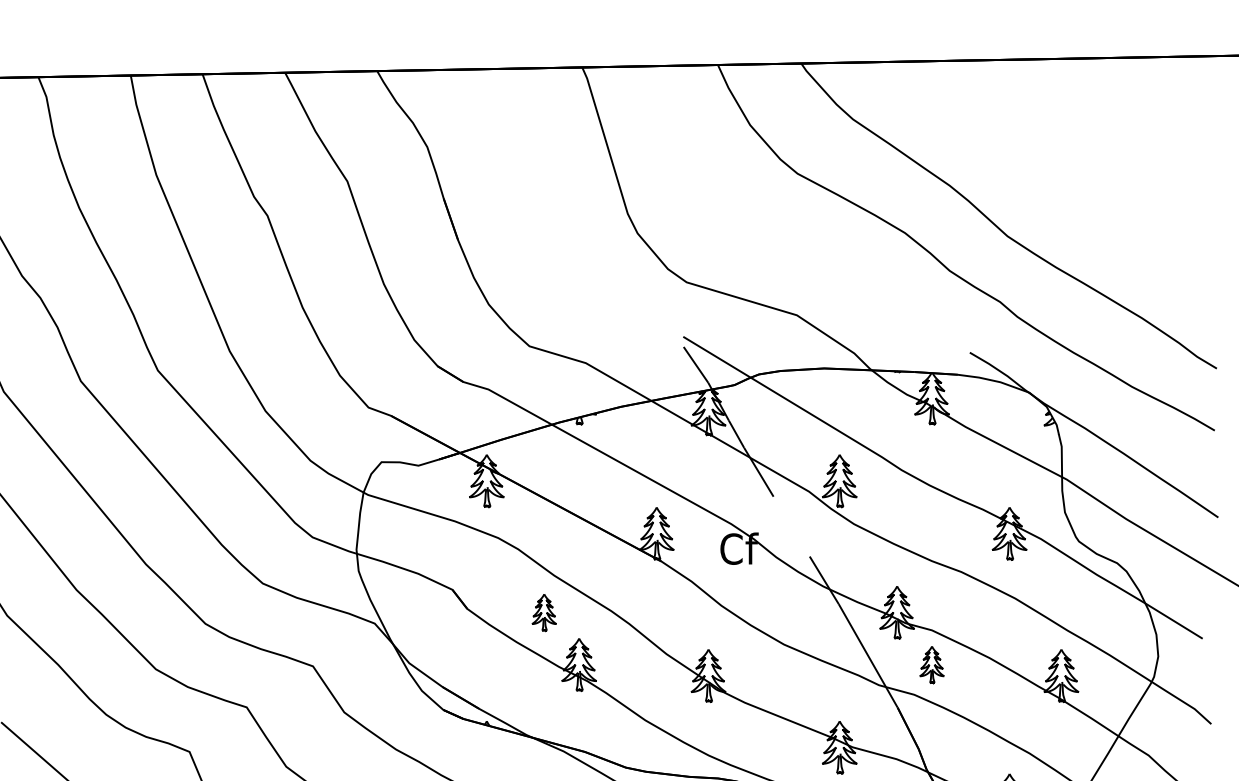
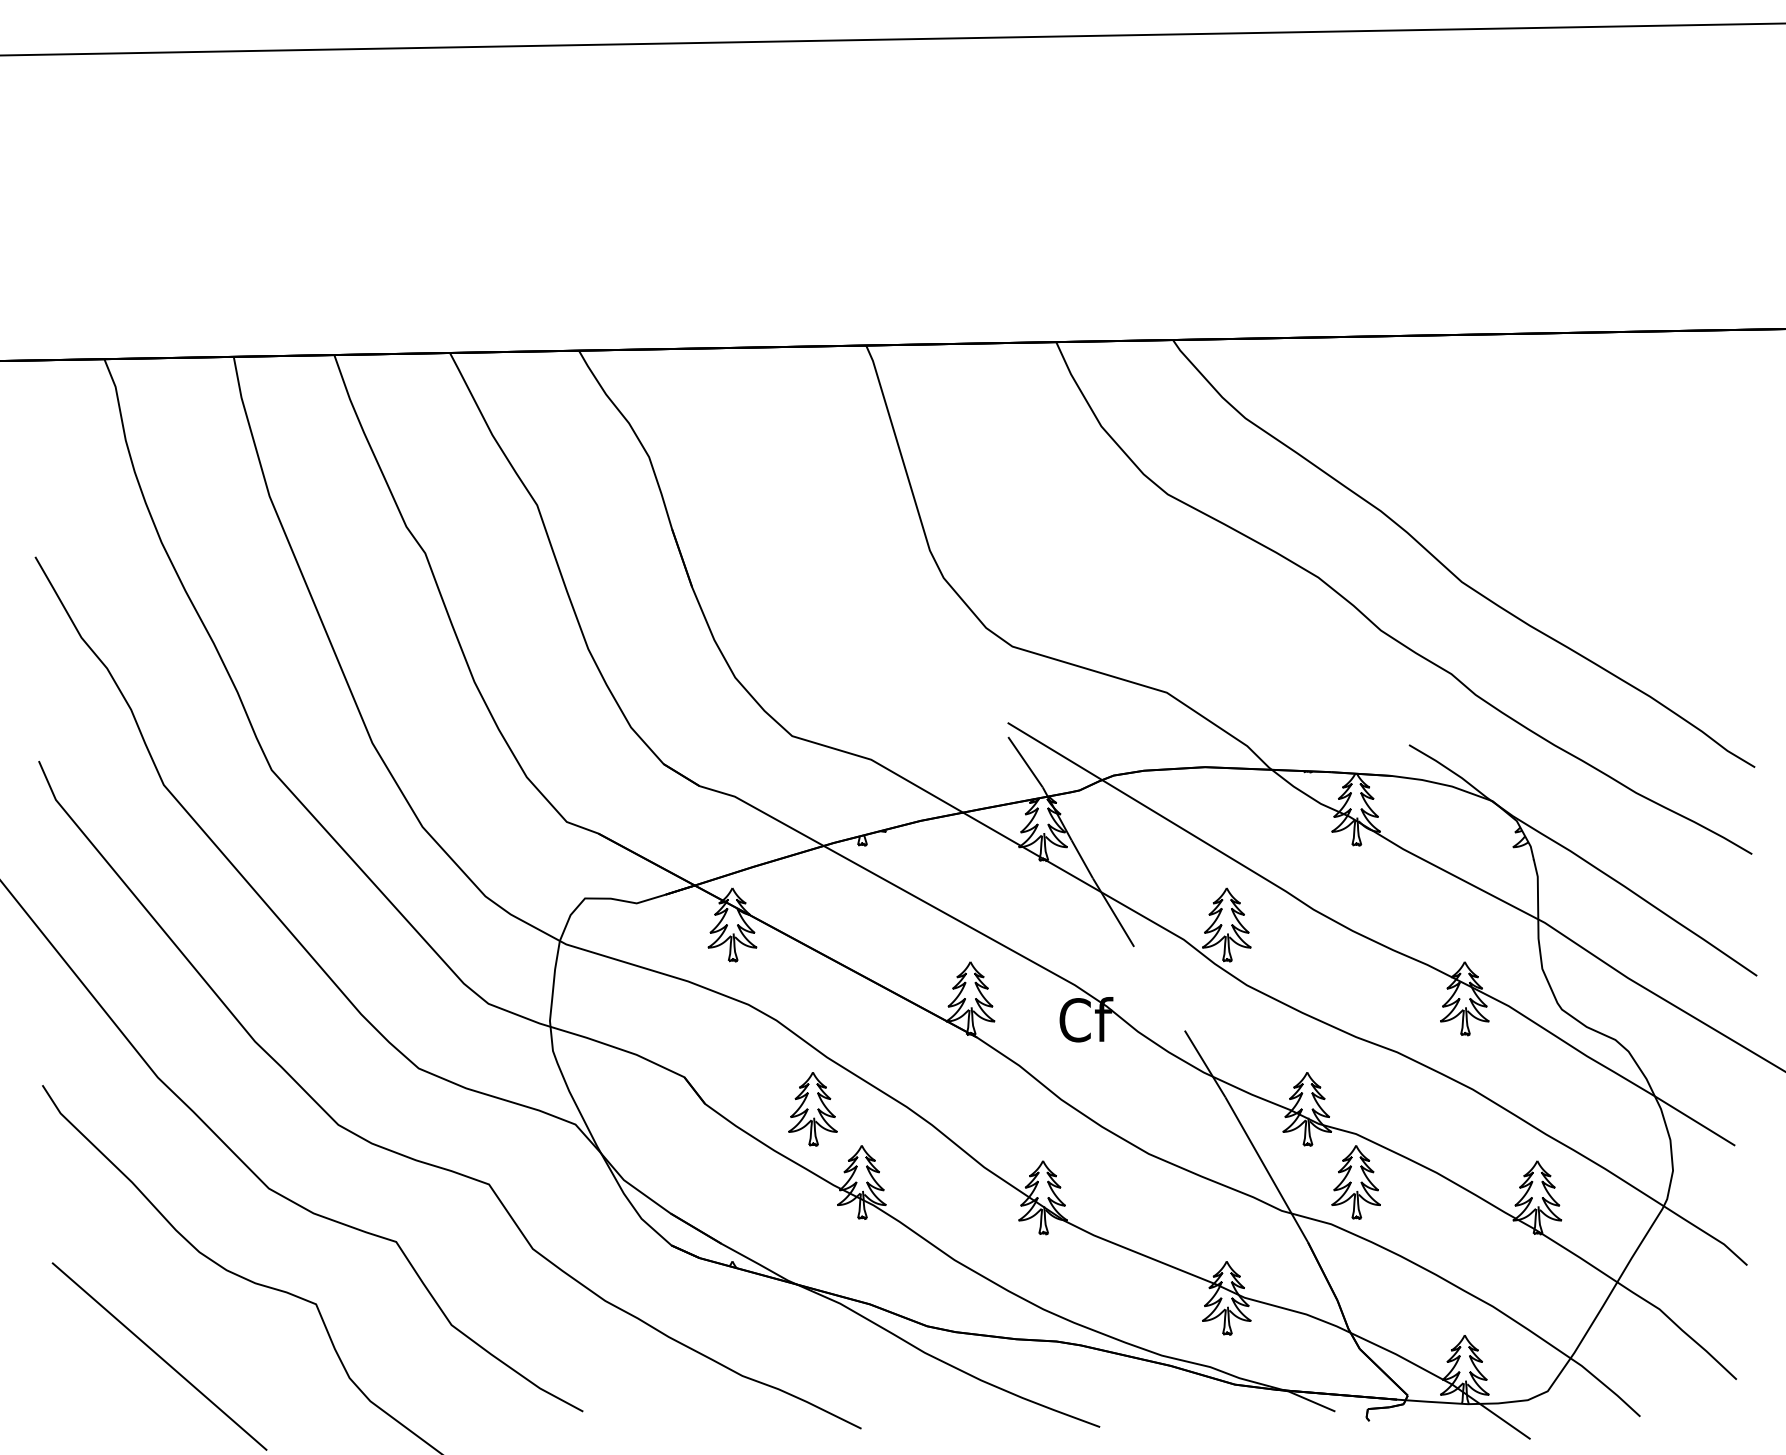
part: (543, 612) -> (812, 1109), size x1.43
part: (931, 664) -> (1355, 1182), size x1.43

